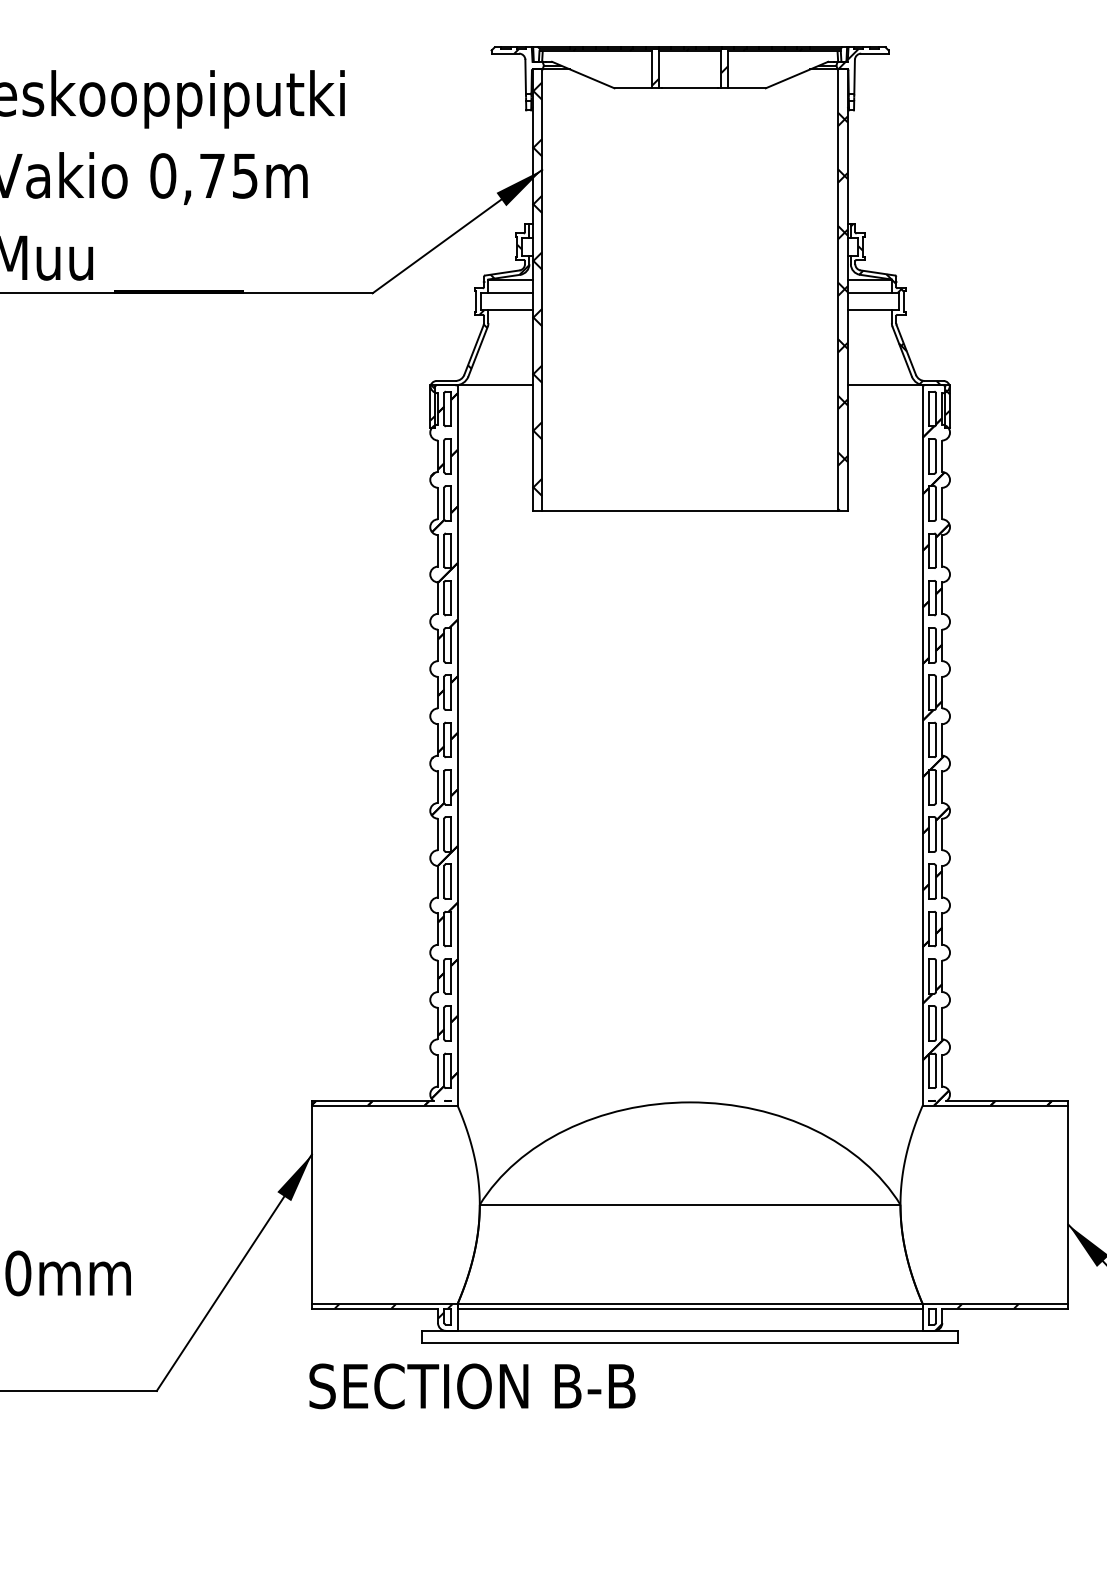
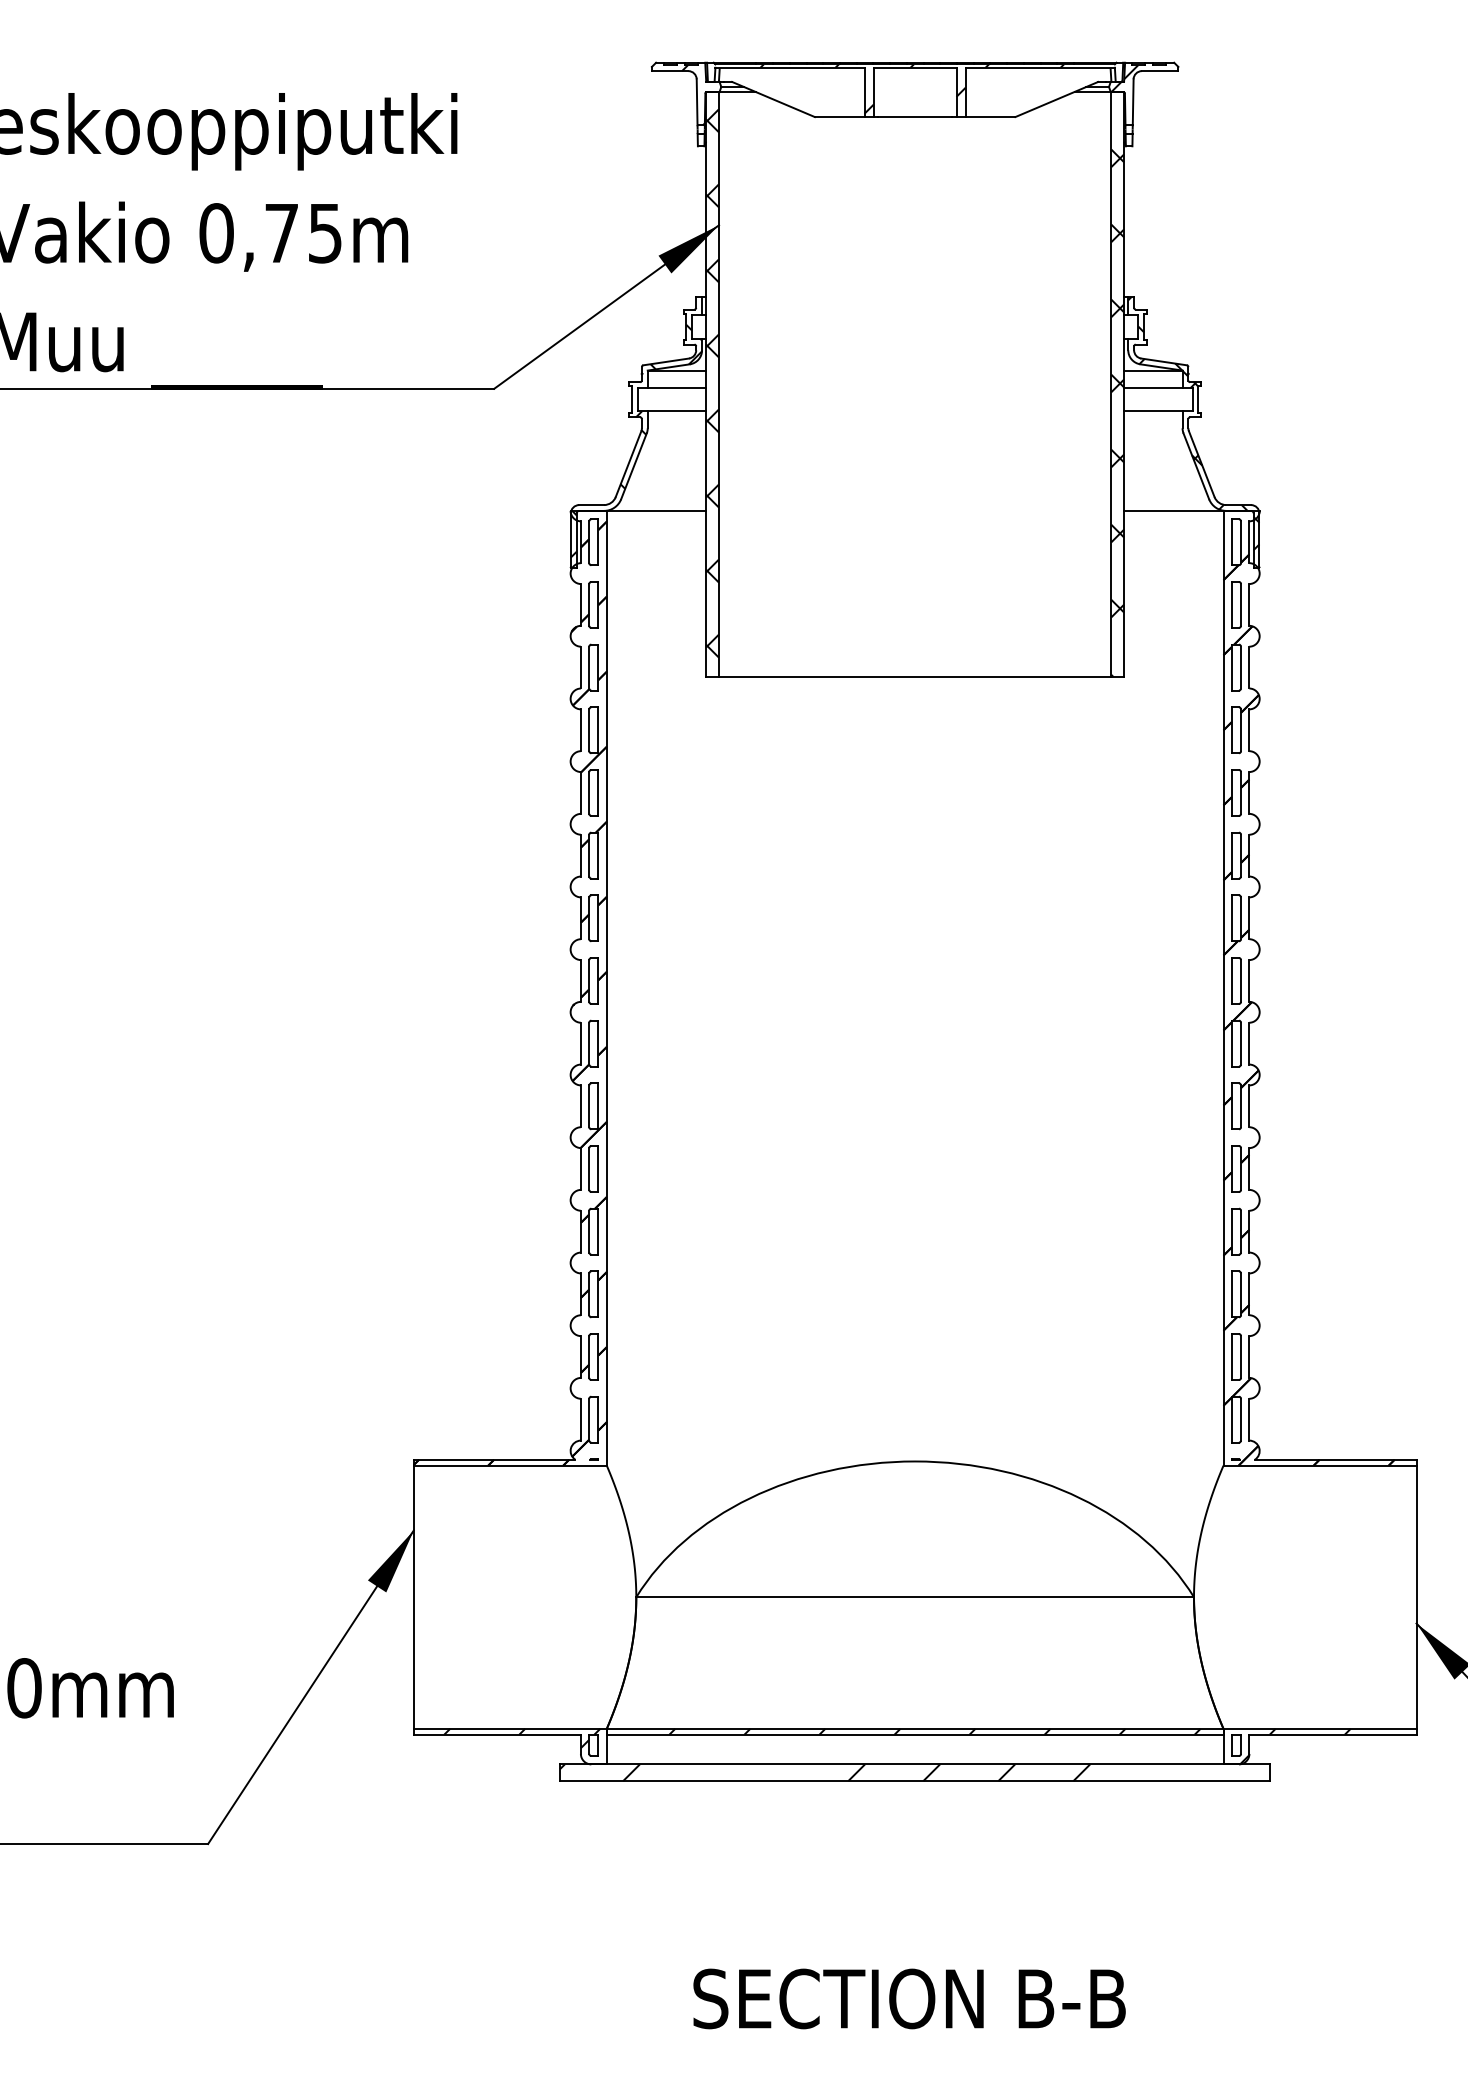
hatch: (704, 1306) -> (934, 1731), added
hatch: (622, 1336) -> (825, 1772), added
text: (472, 1386) -> (909, 1998), moved

